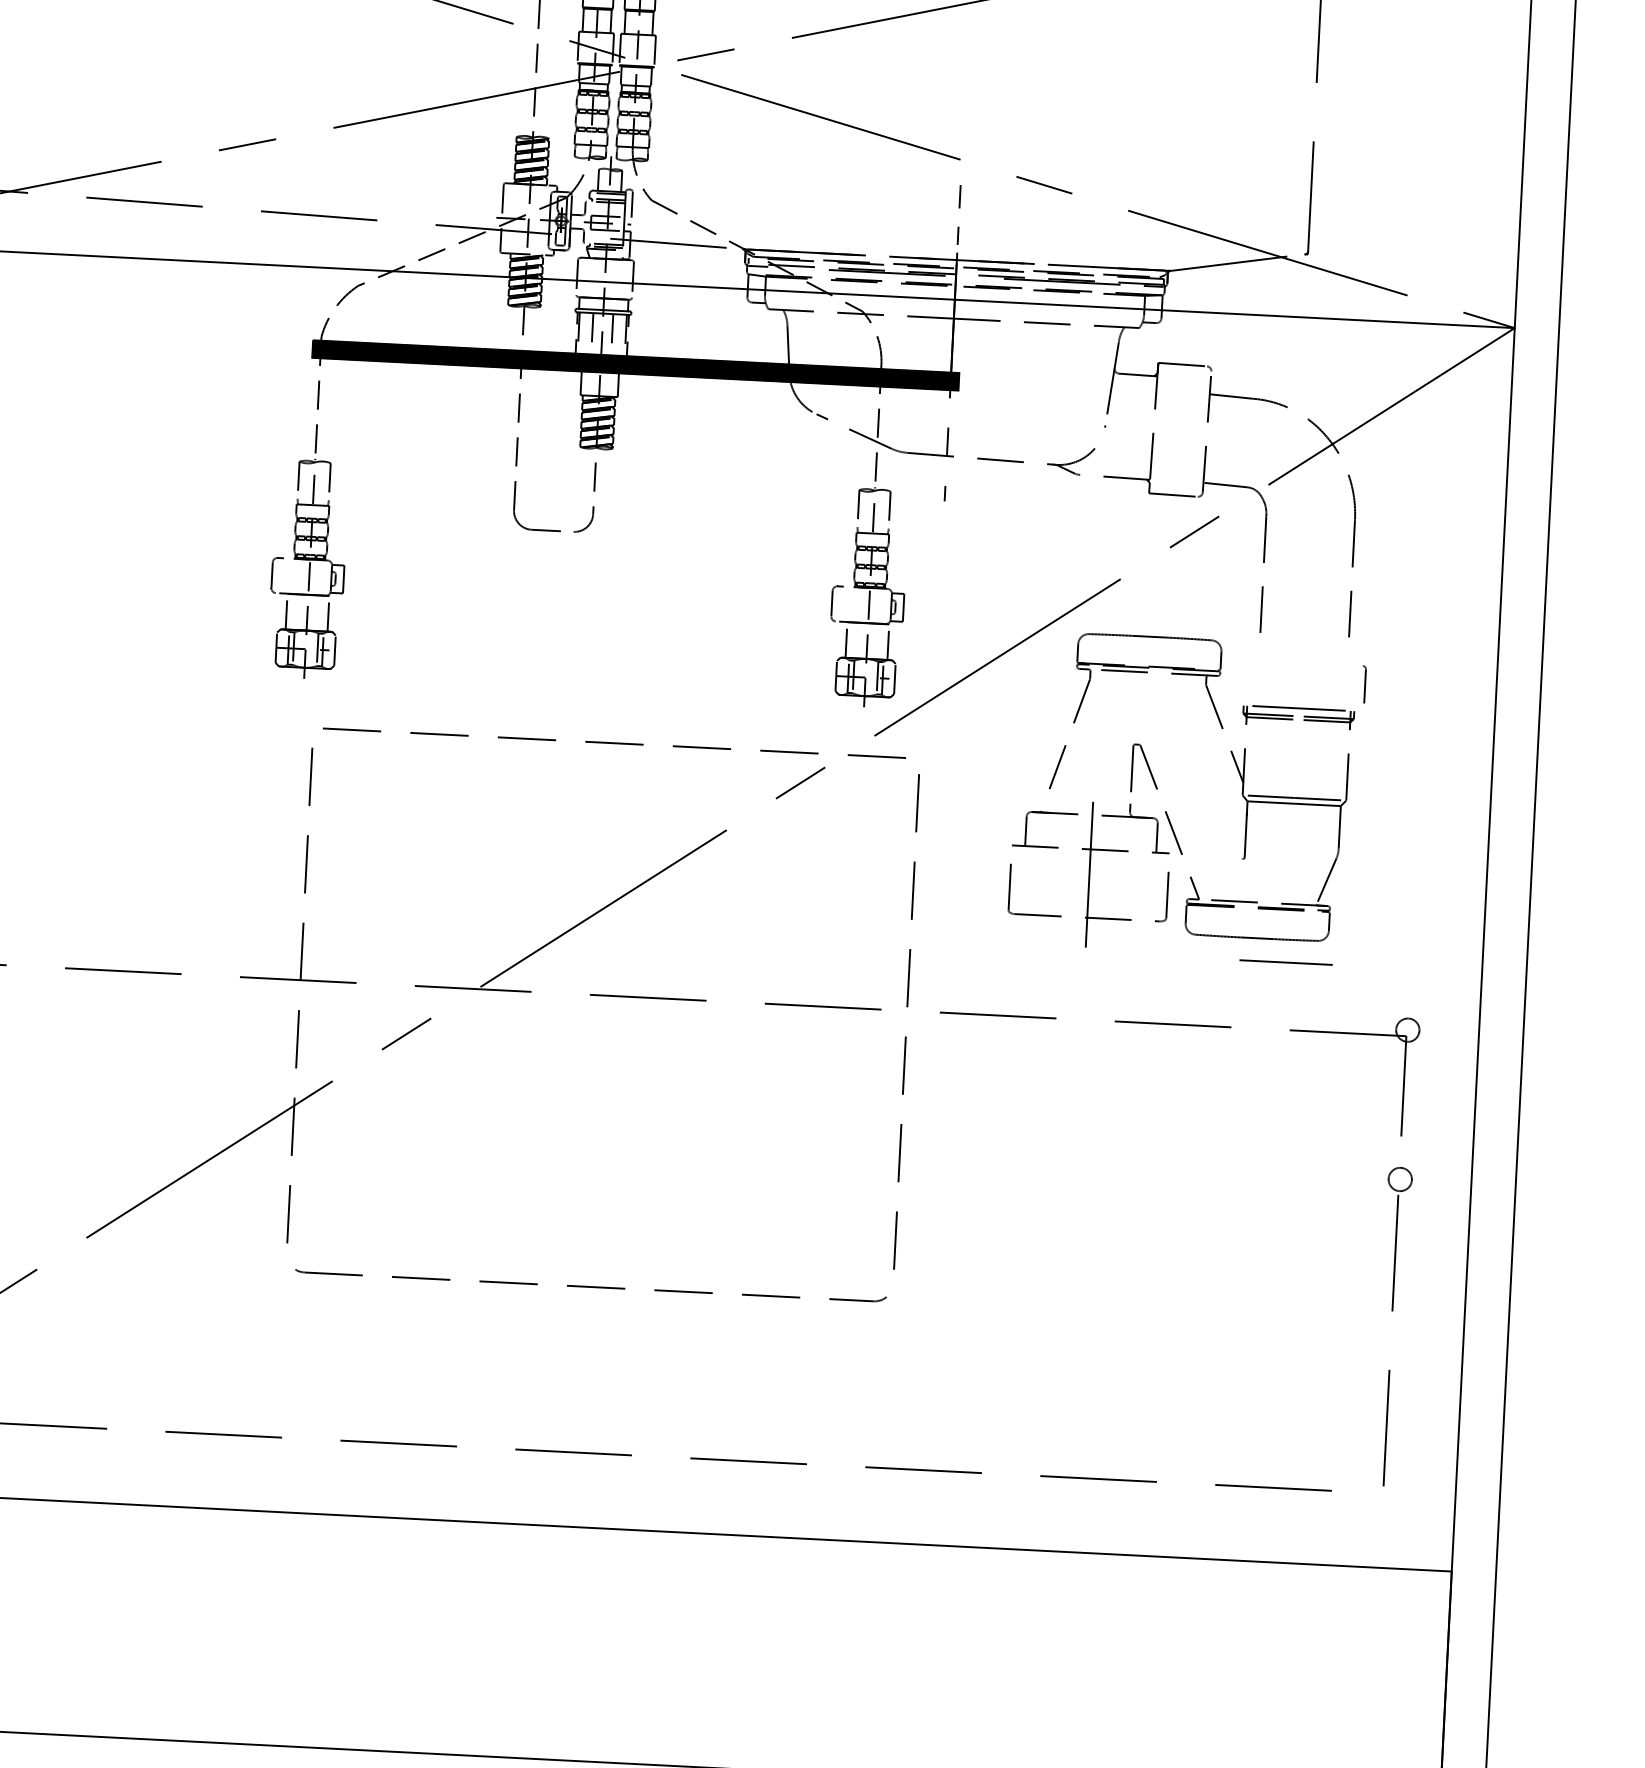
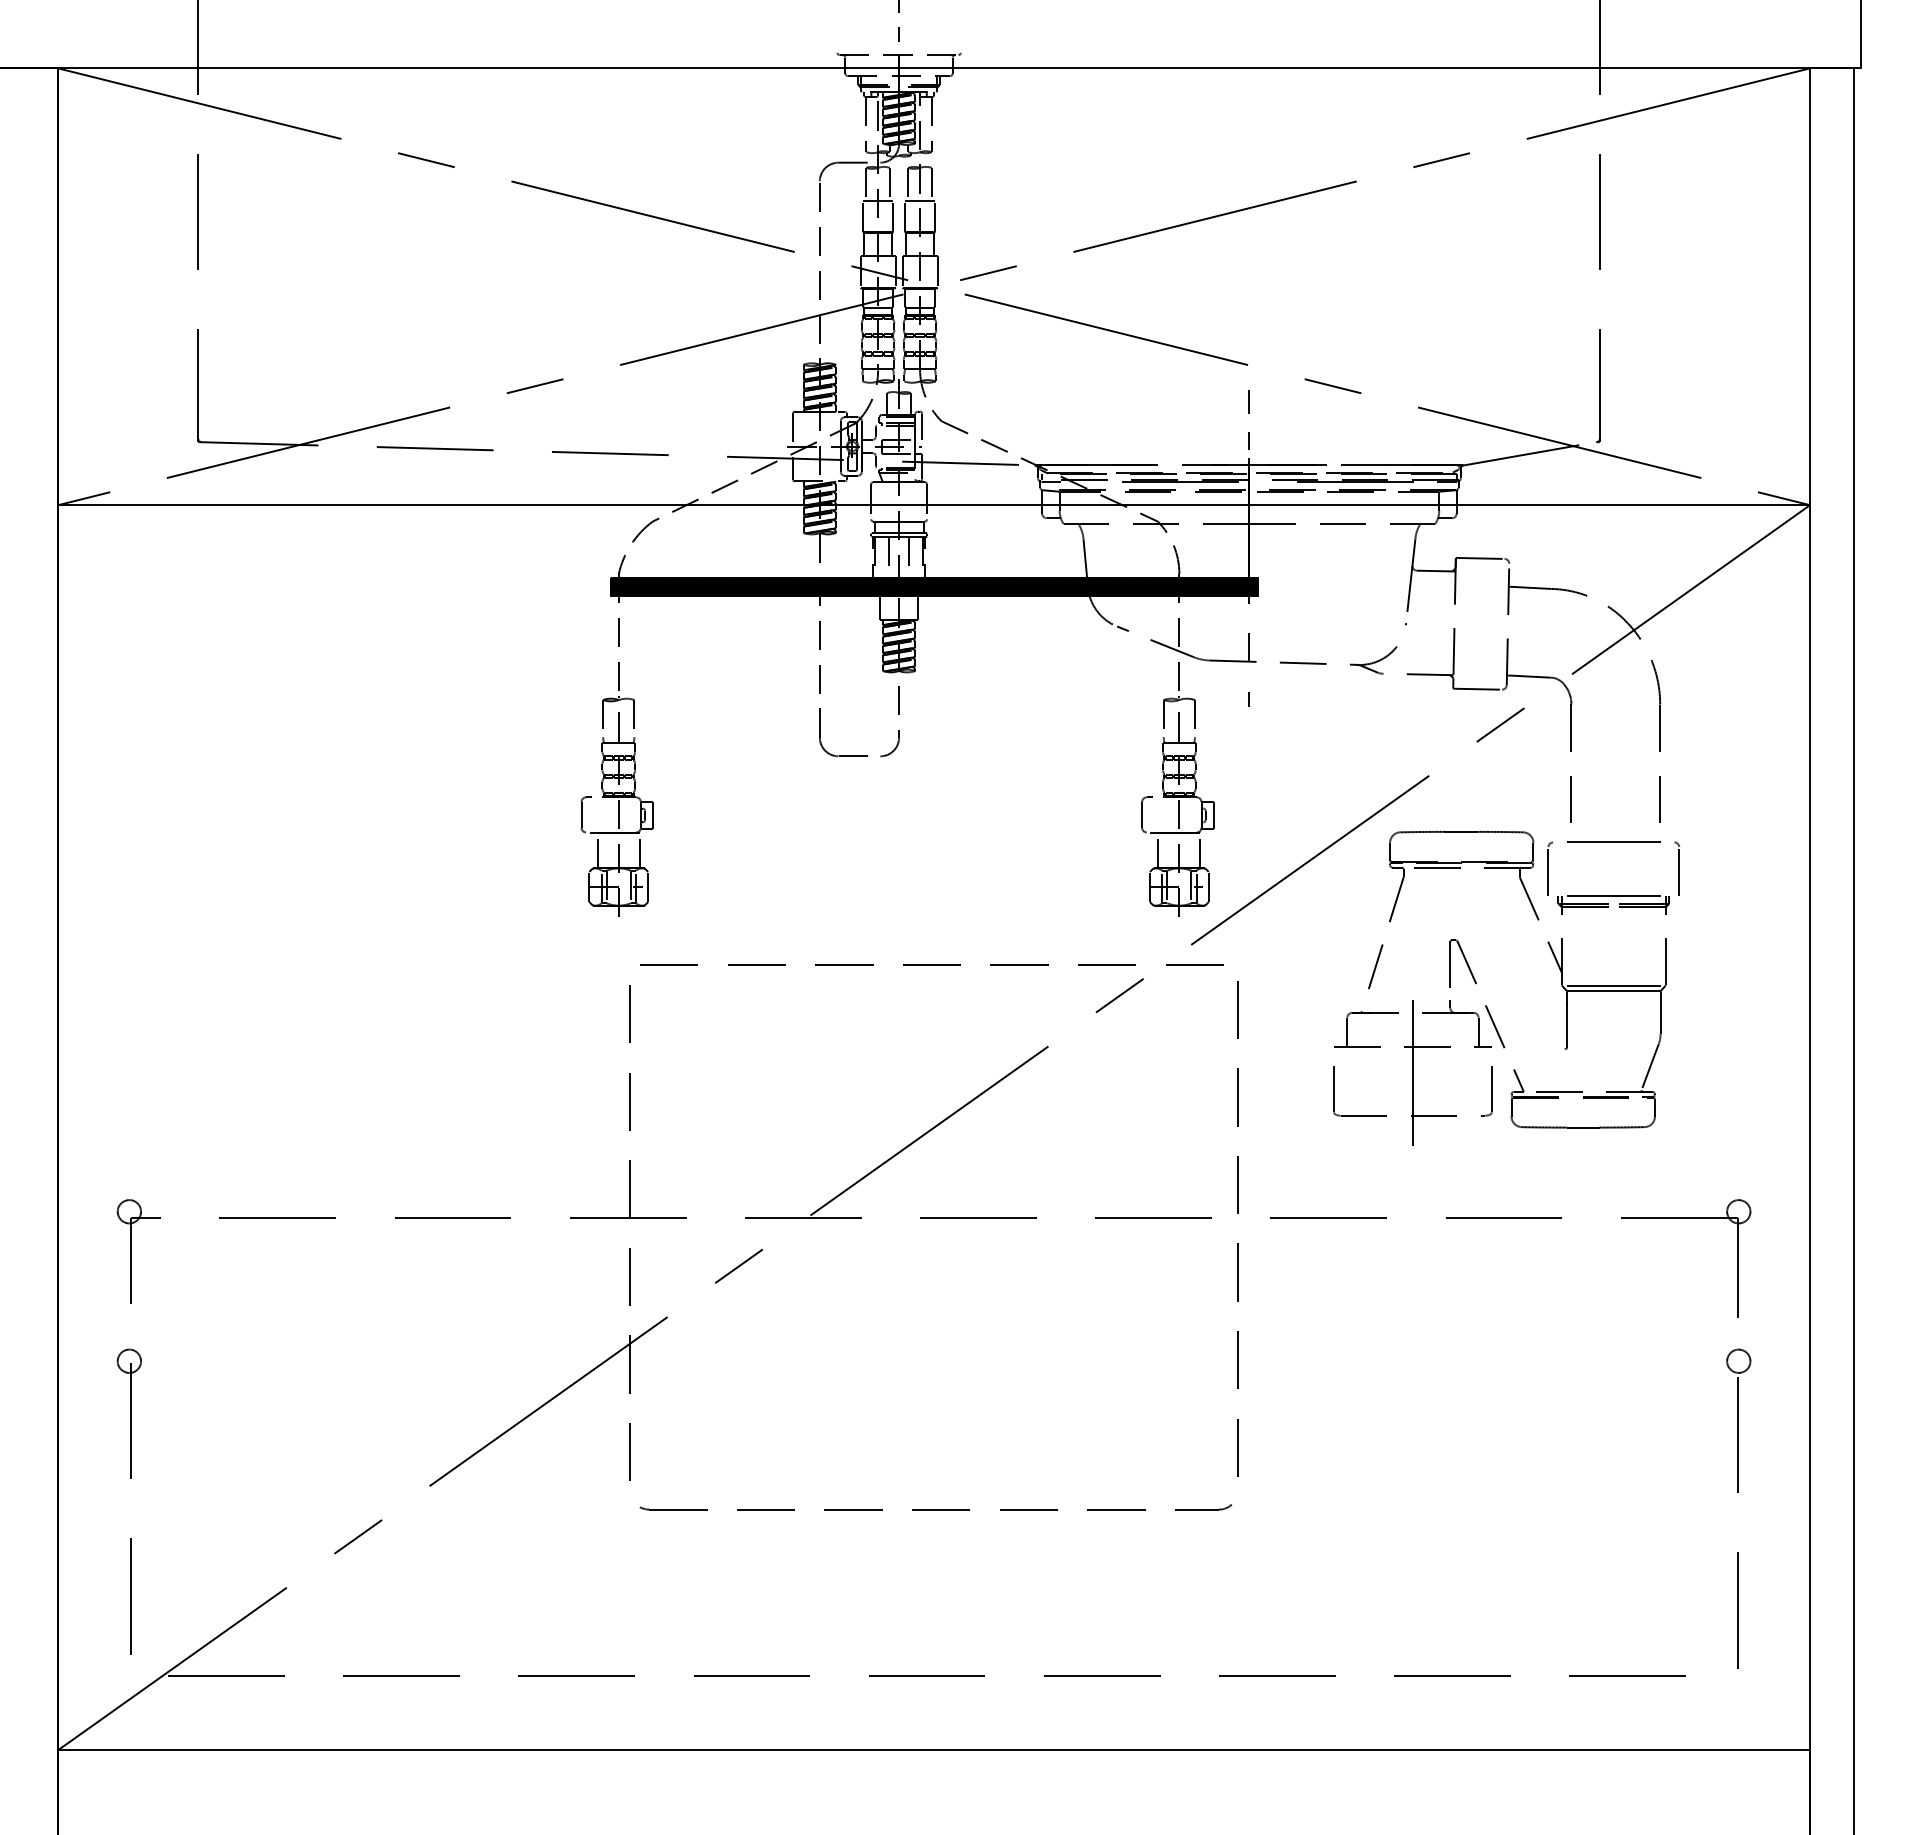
part: (1236, 677) -> (1549, 868), added
part: (1363, 684) -> (1677, 868), size x1.43
line: (1285, 961) -> (1613, 841), moved

